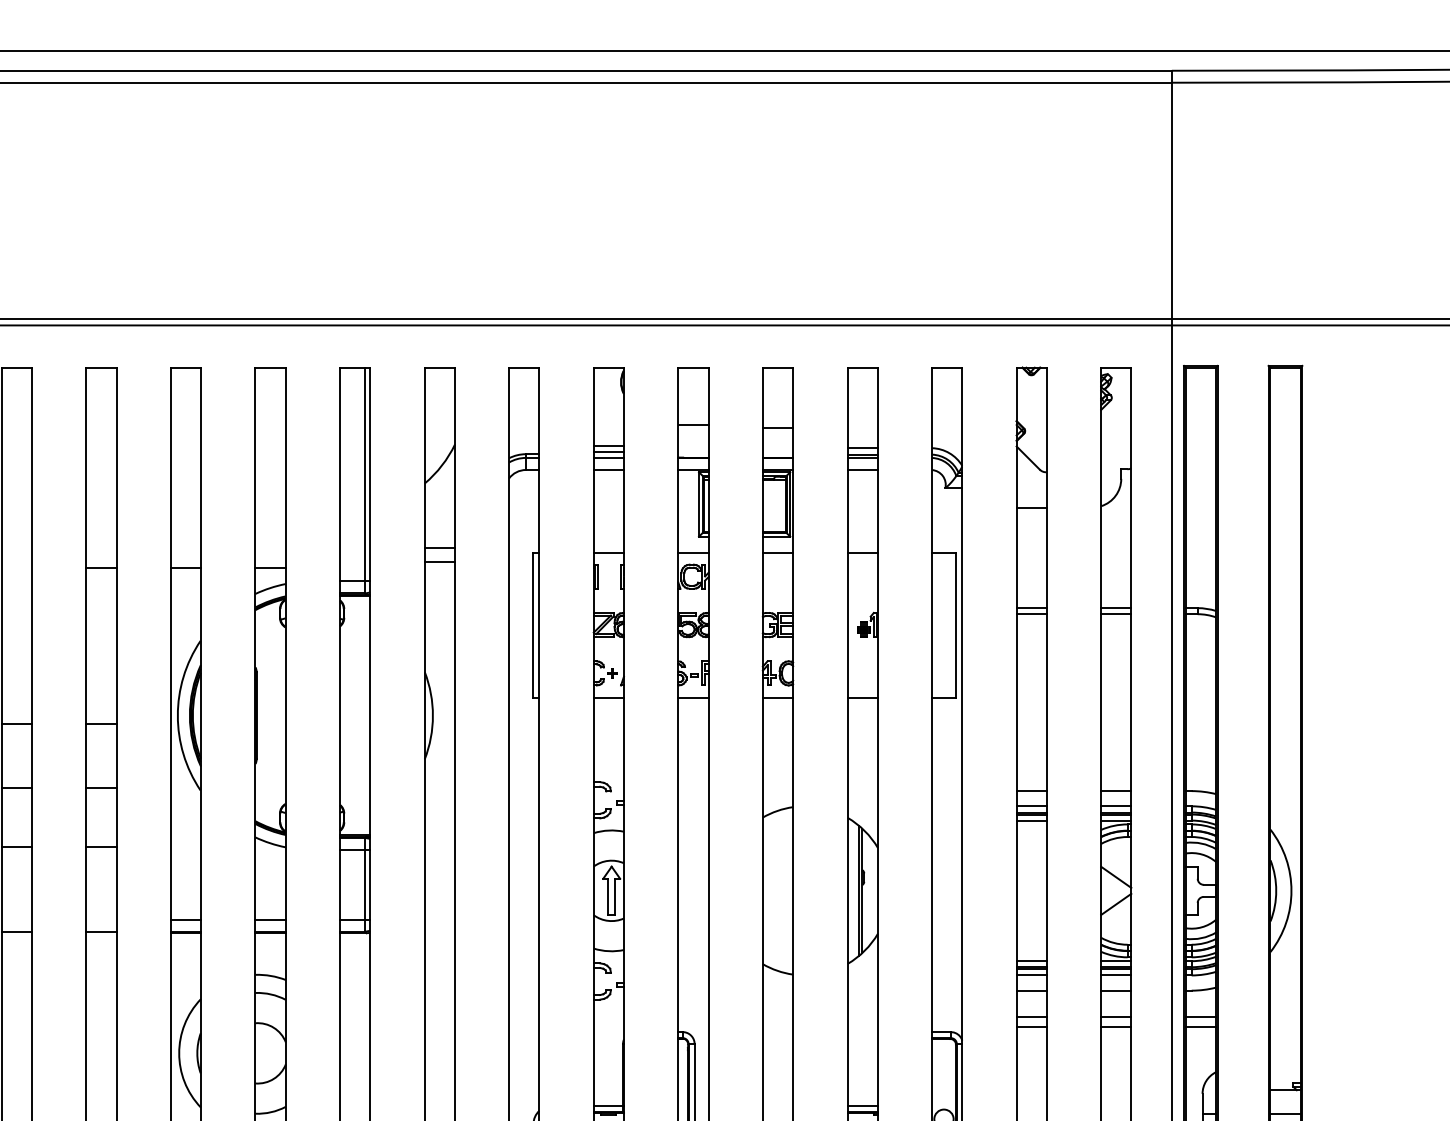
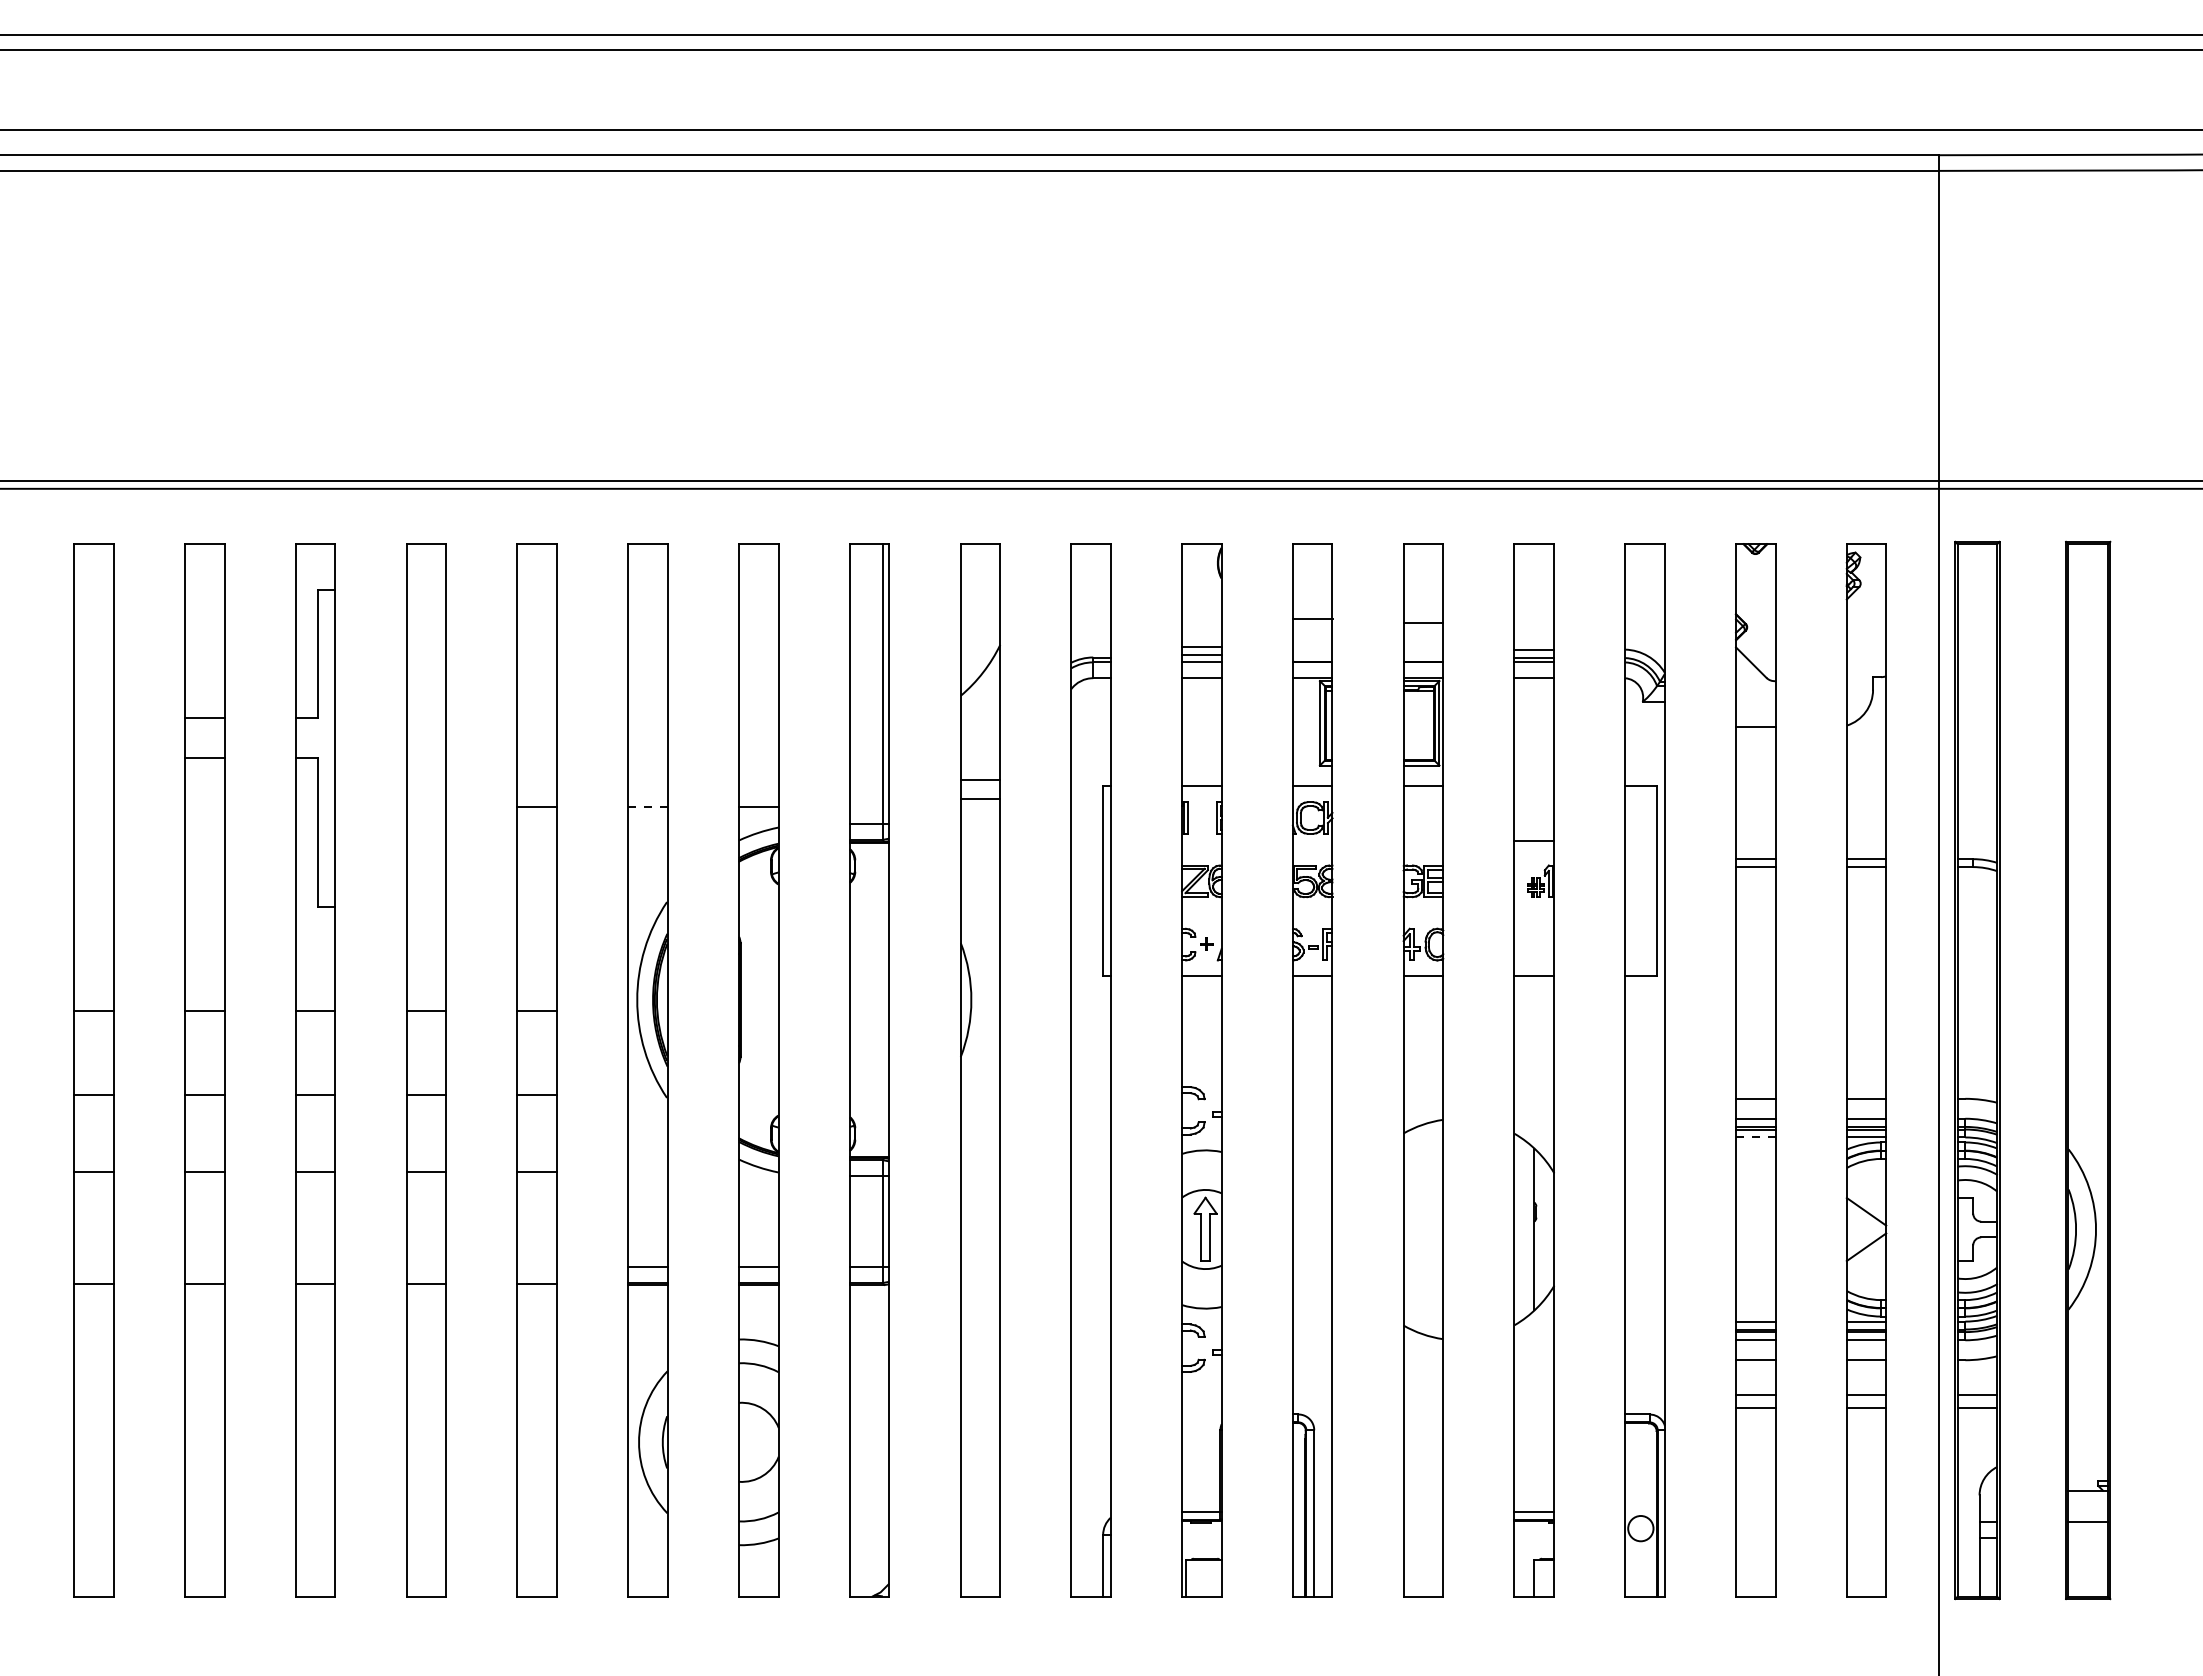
line: (862, 552) -> (1534, 841), moved
line: (185, 567) -> (647, 806), solid -> dashed
line: (1031, 820) -> (1755, 1137), solid -> dashed
line: (858, 890) -> (1529, 1229), removed

